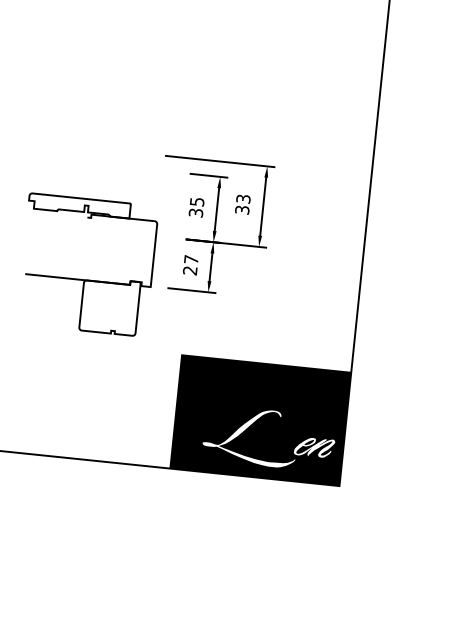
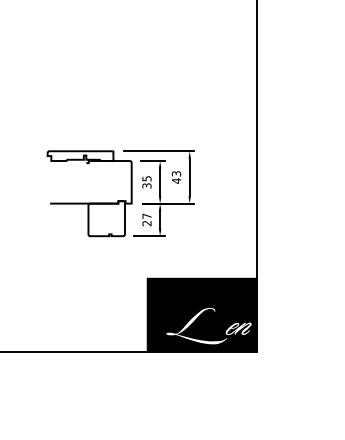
text: (242, 209) -> (176, 180), 33 -> 43
part: (86, 278) -> (89, 202), moved

